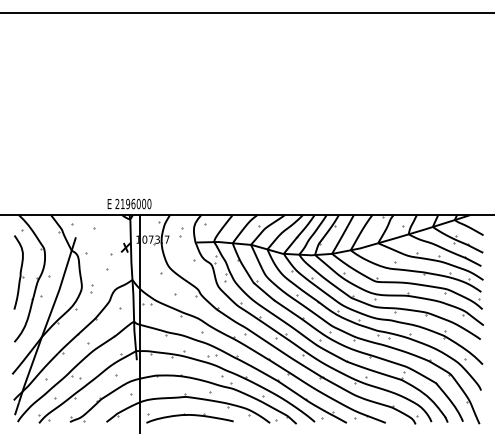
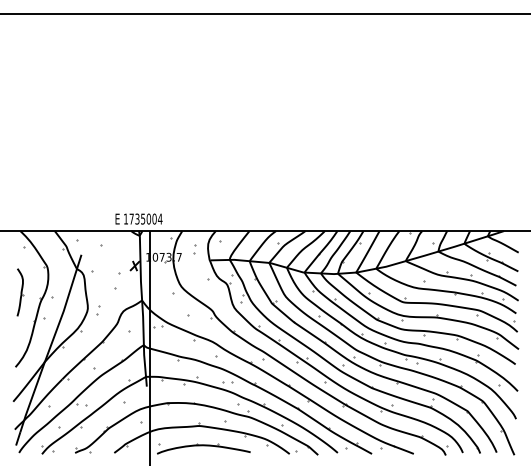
text: (132, 203) -> (142, 218), 2196000 -> 1735004
part: (19, 272) -> (20, 292), size x0.6

